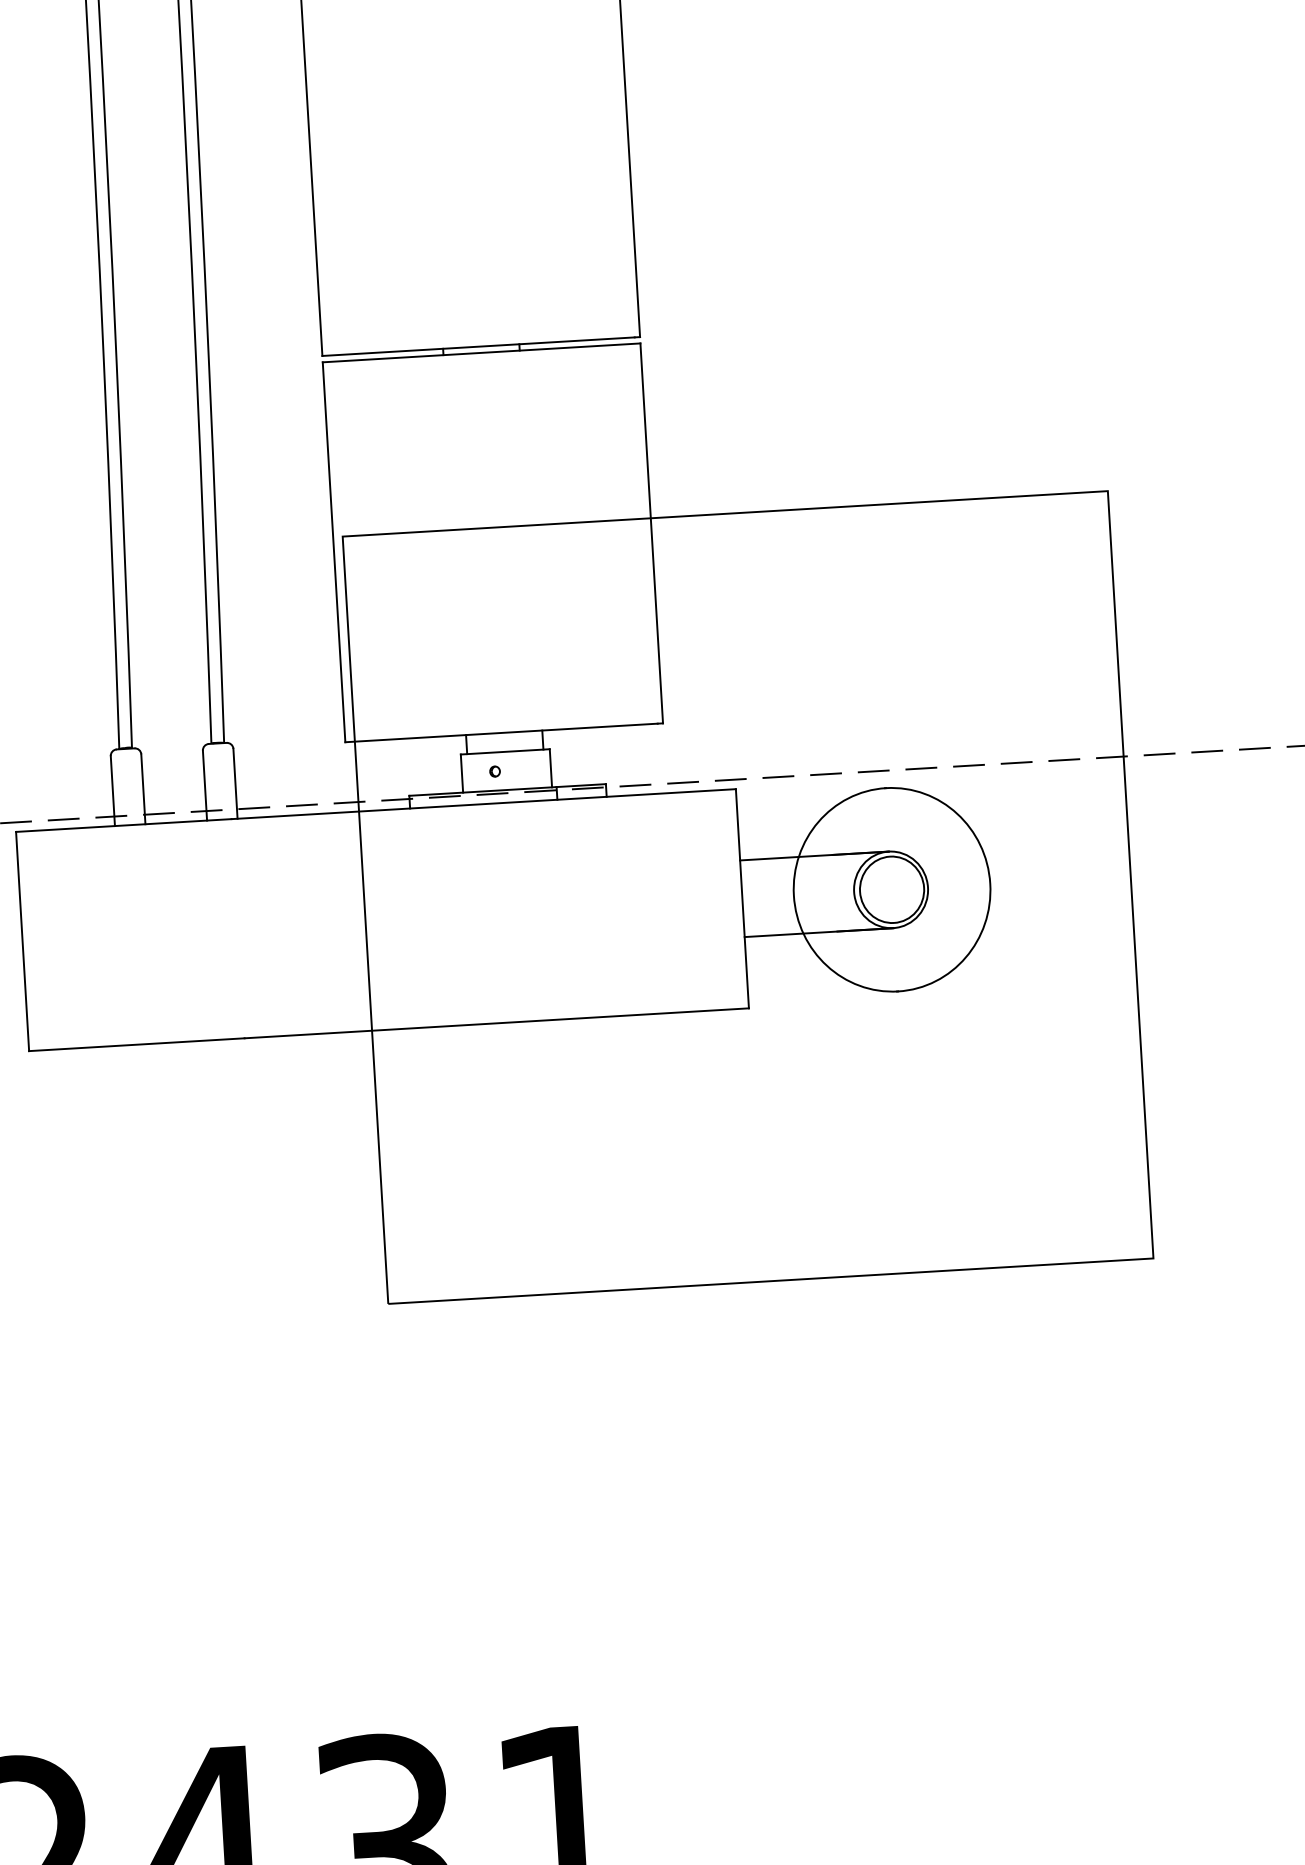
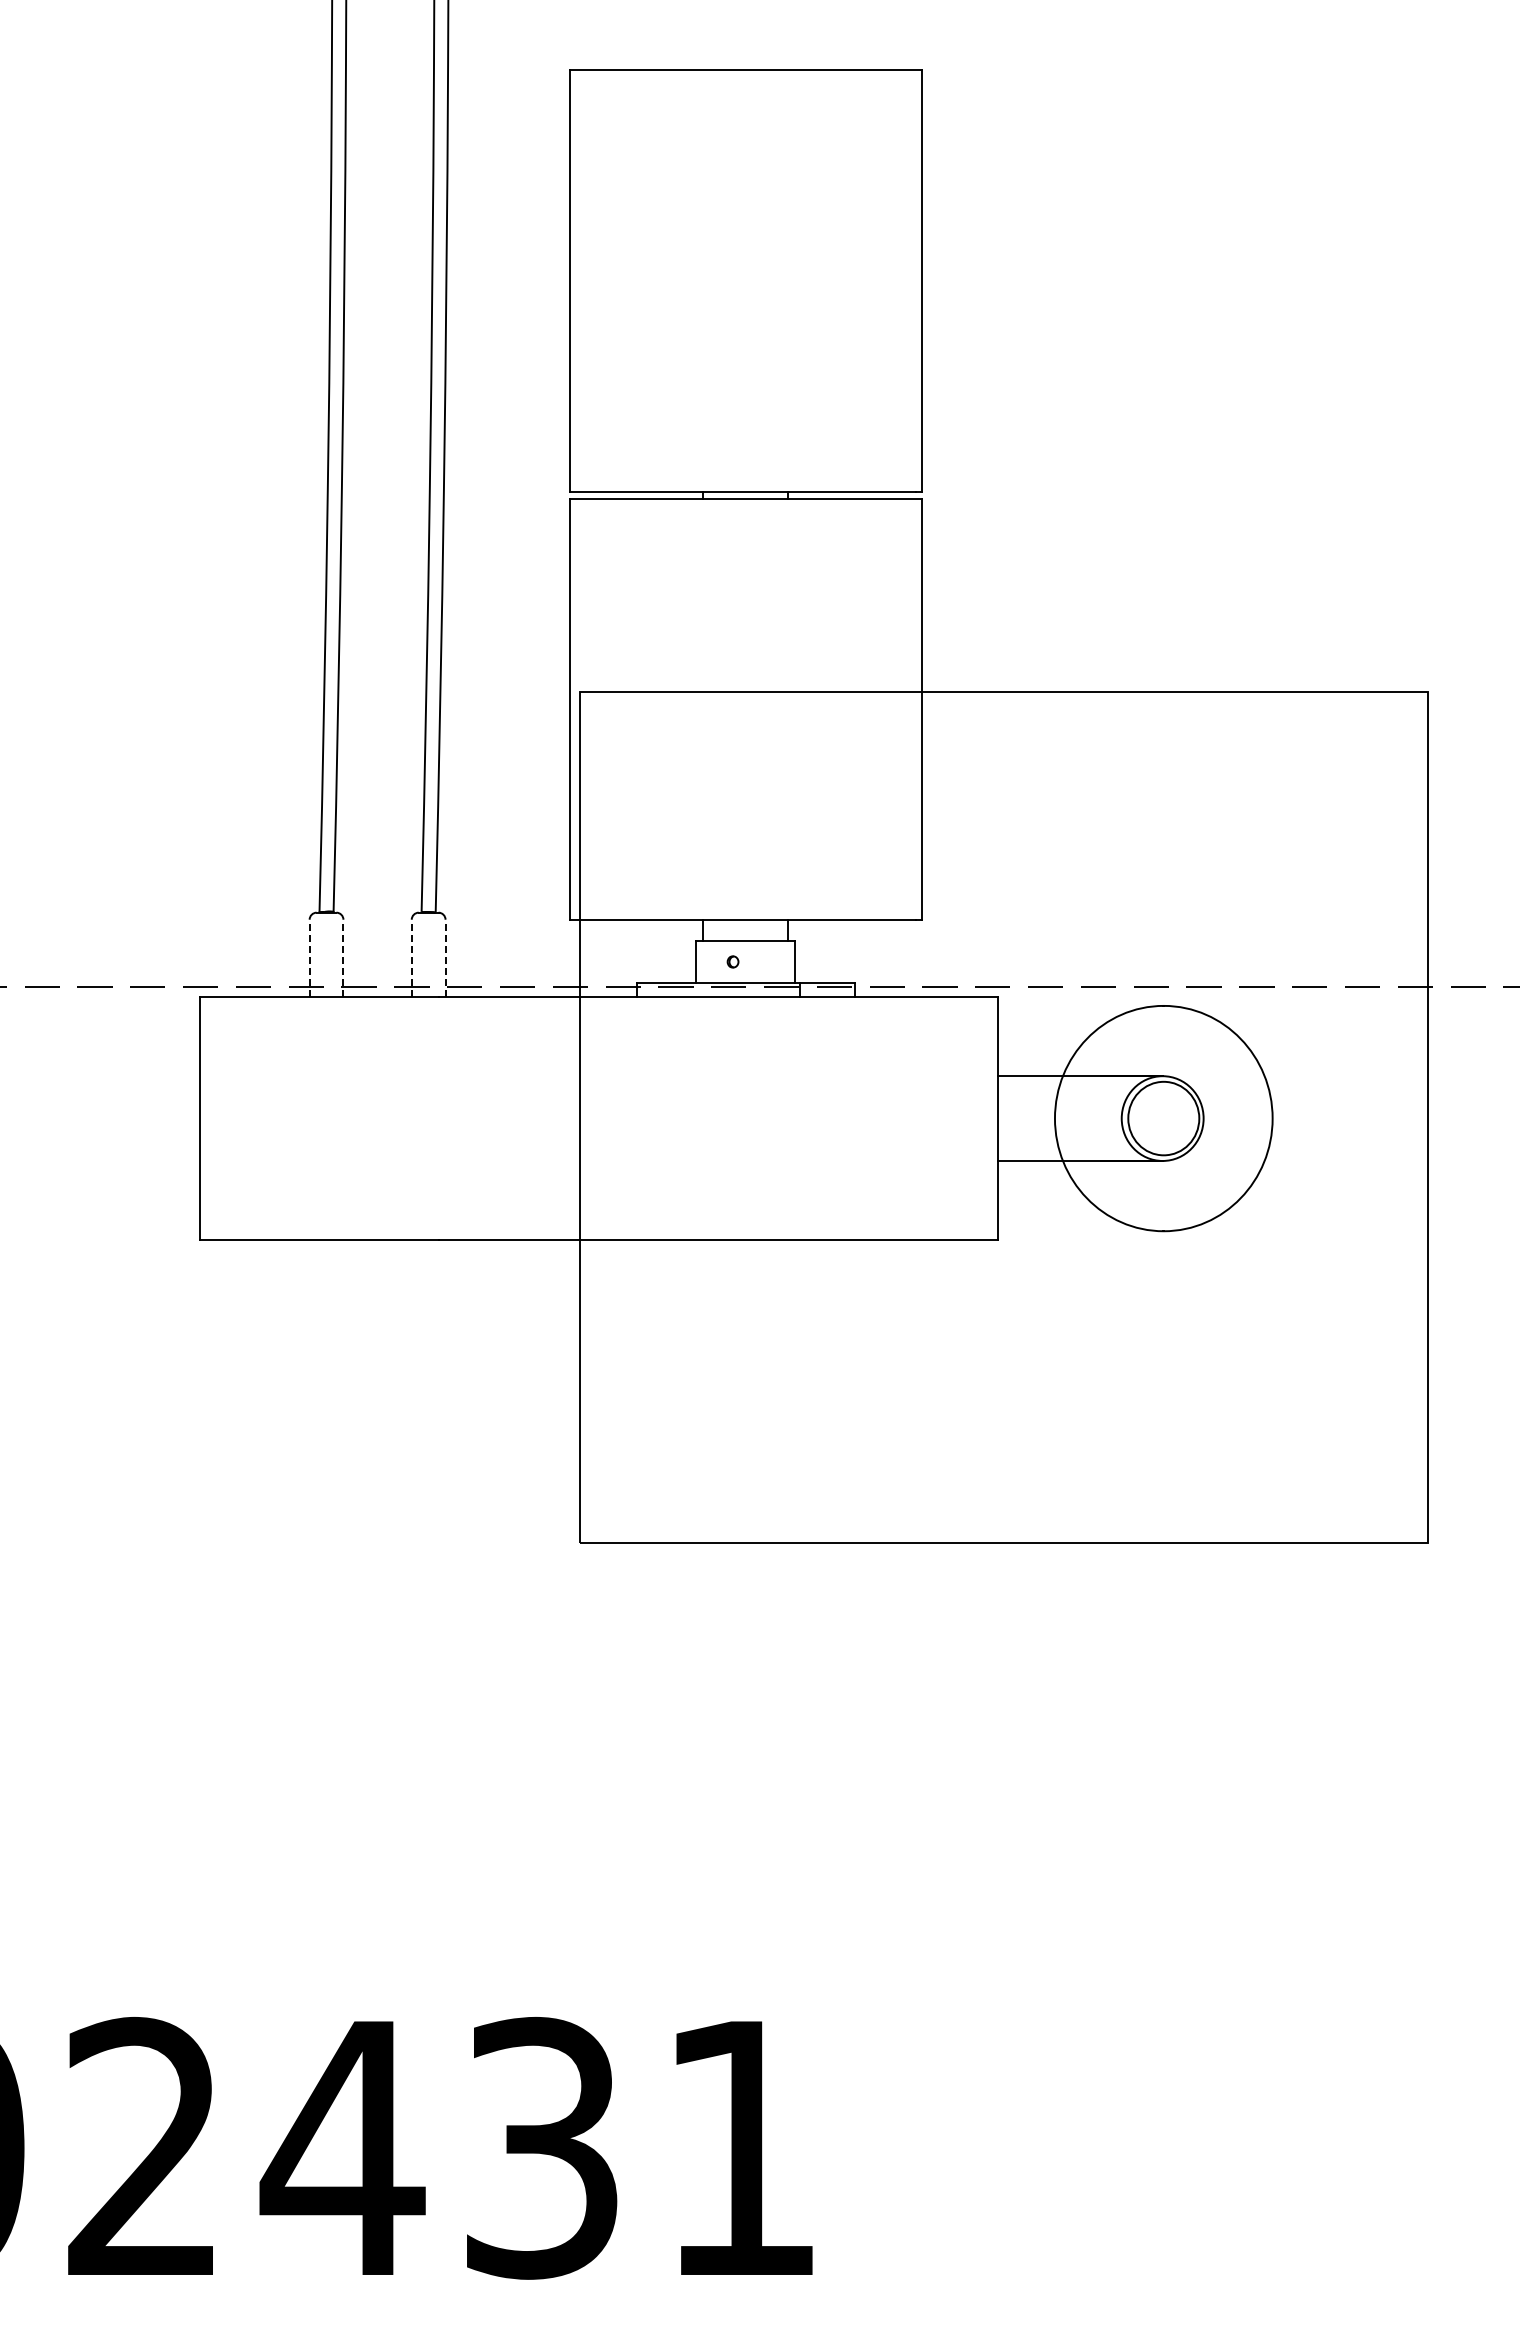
line: (235, 783) -> (445, 958), solid -> dashed
line: (204, 785) -> (411, 958), solid -> dashed
line: (143, 789) -> (343, 958), solid -> dashed
line: (112, 791) -> (309, 958), solid -> dashed

